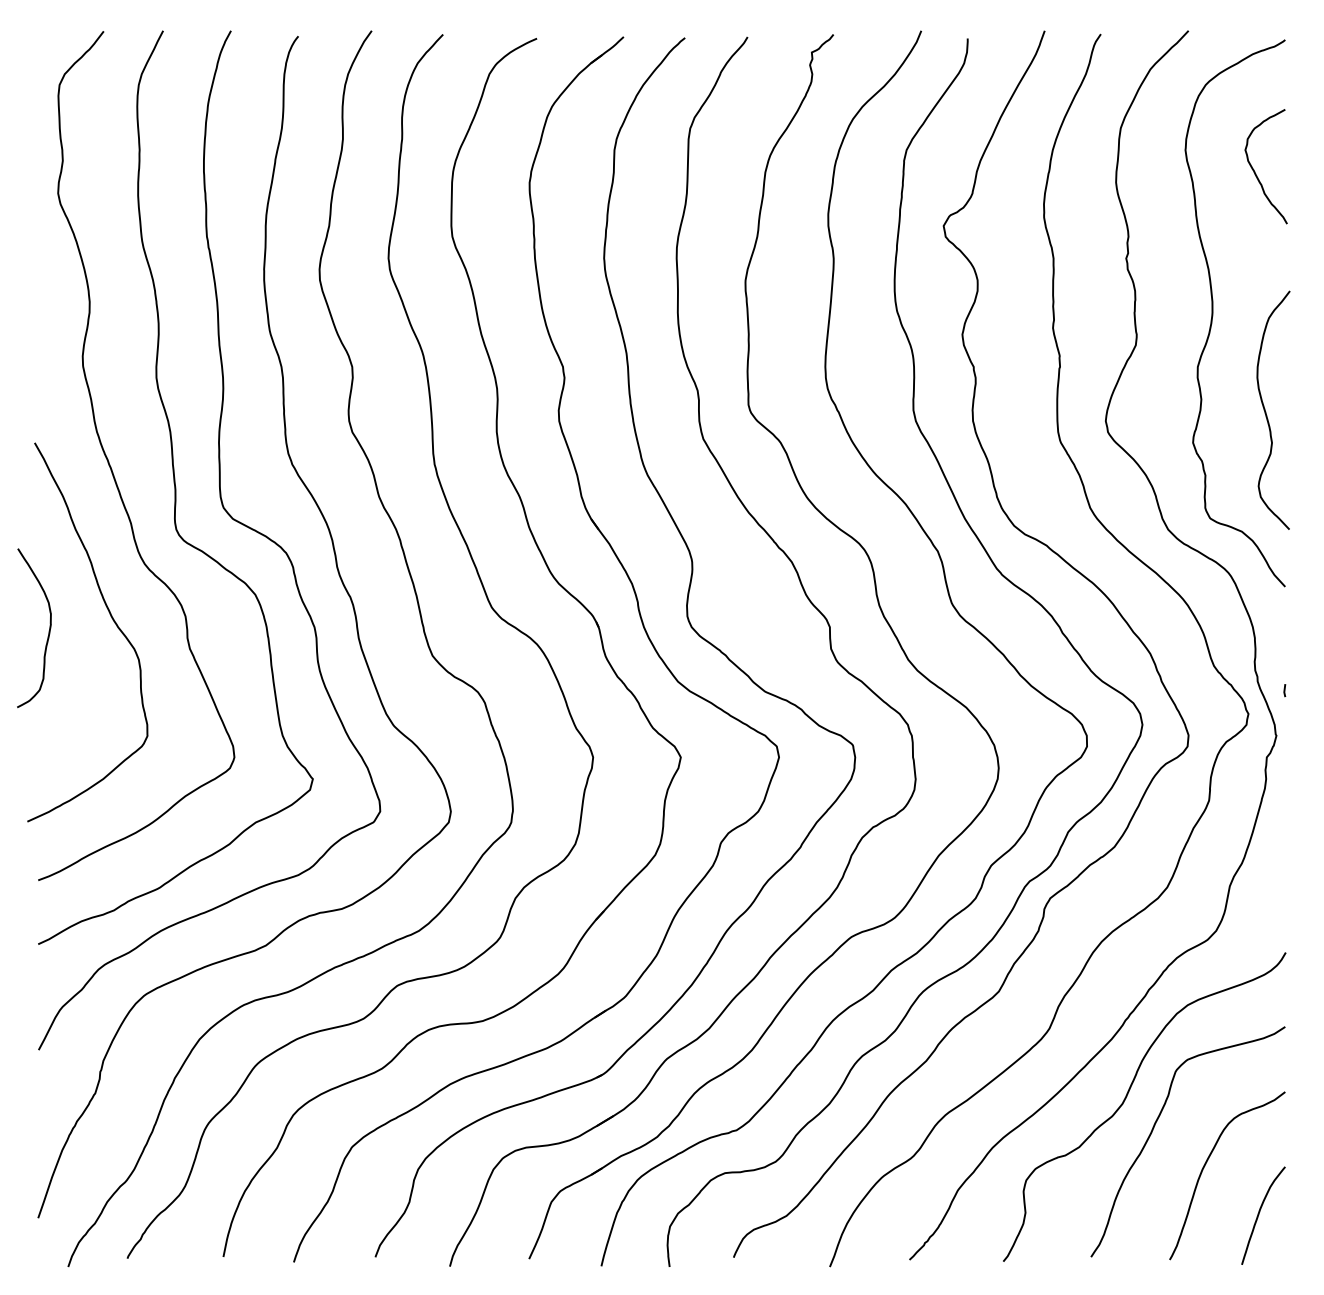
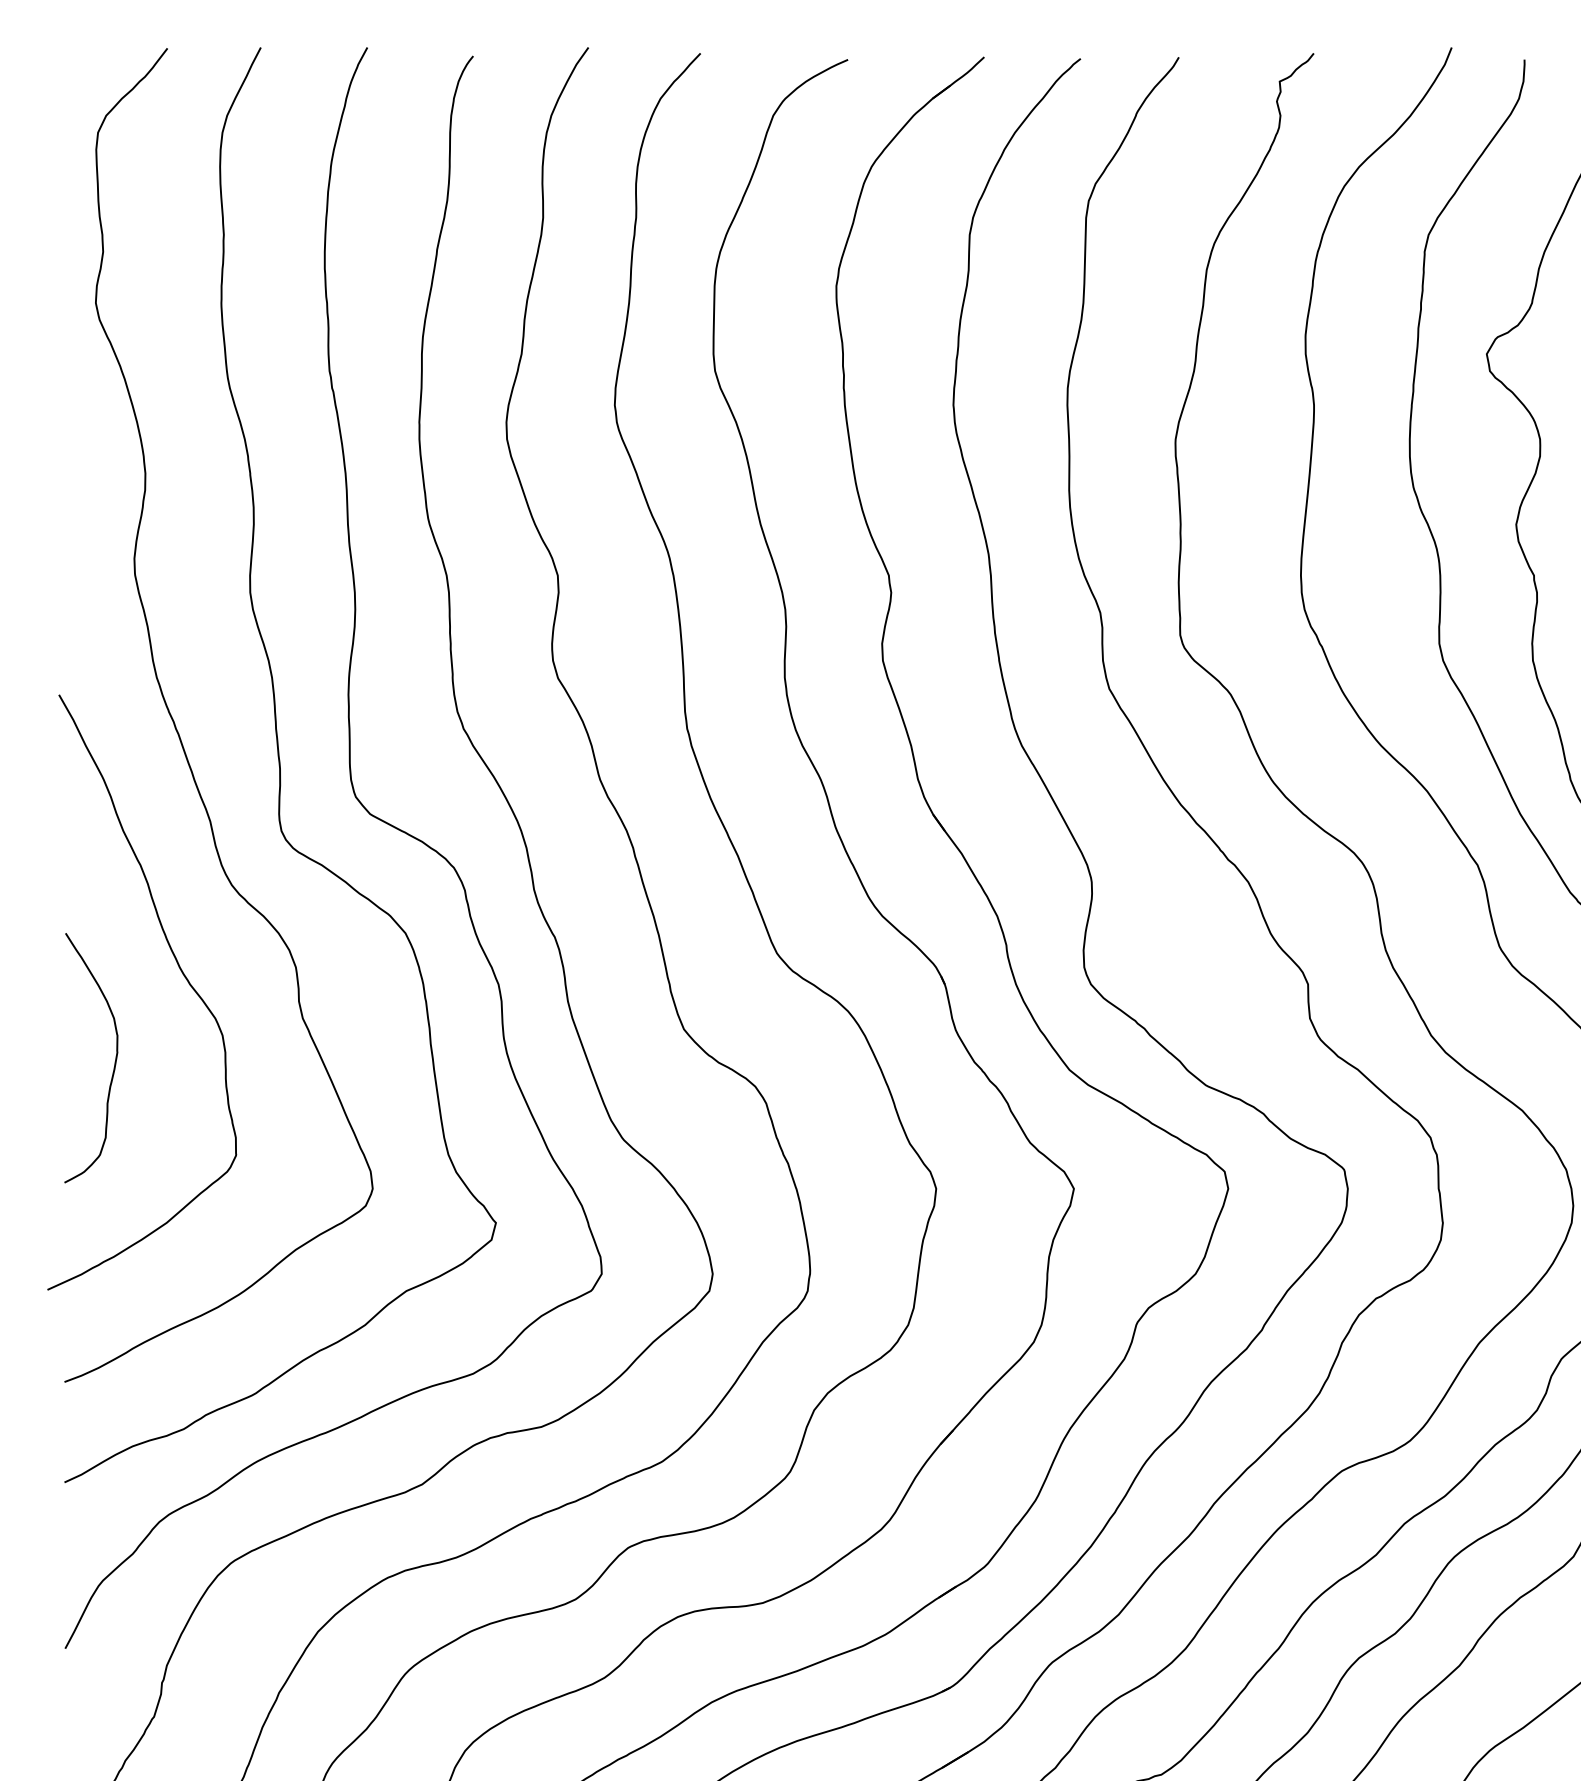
curve: (48, 631) -> (113, 1063), moved

